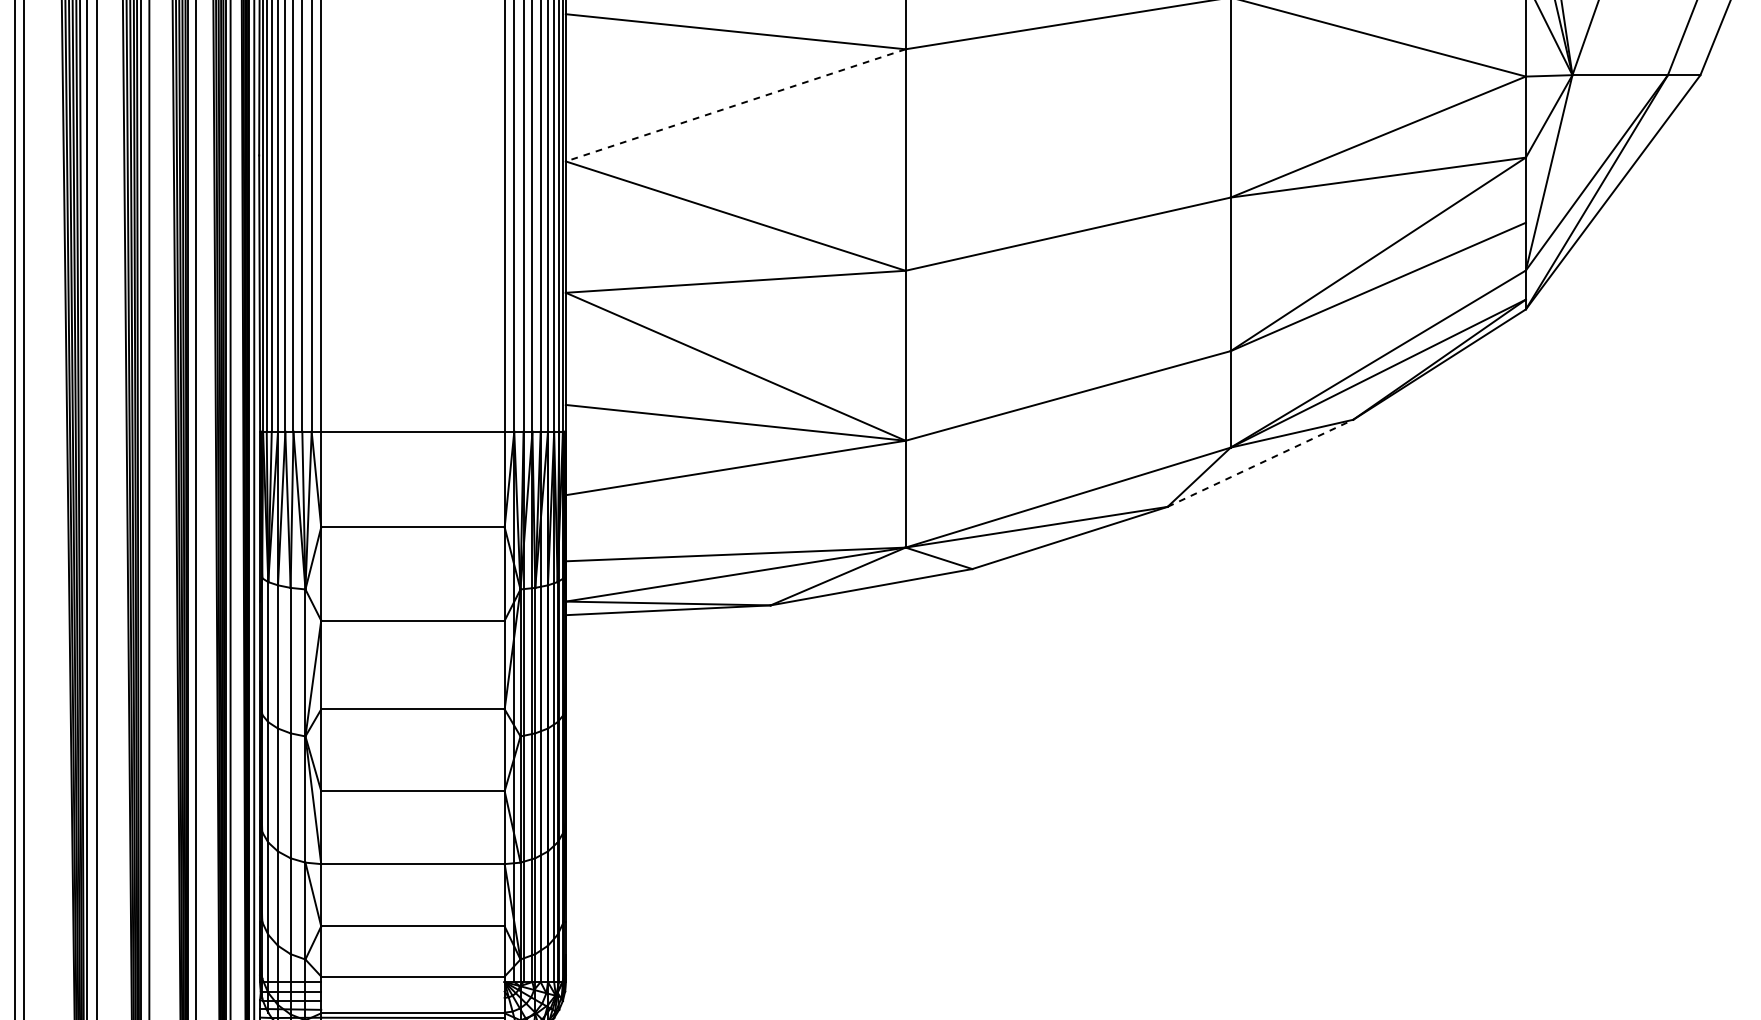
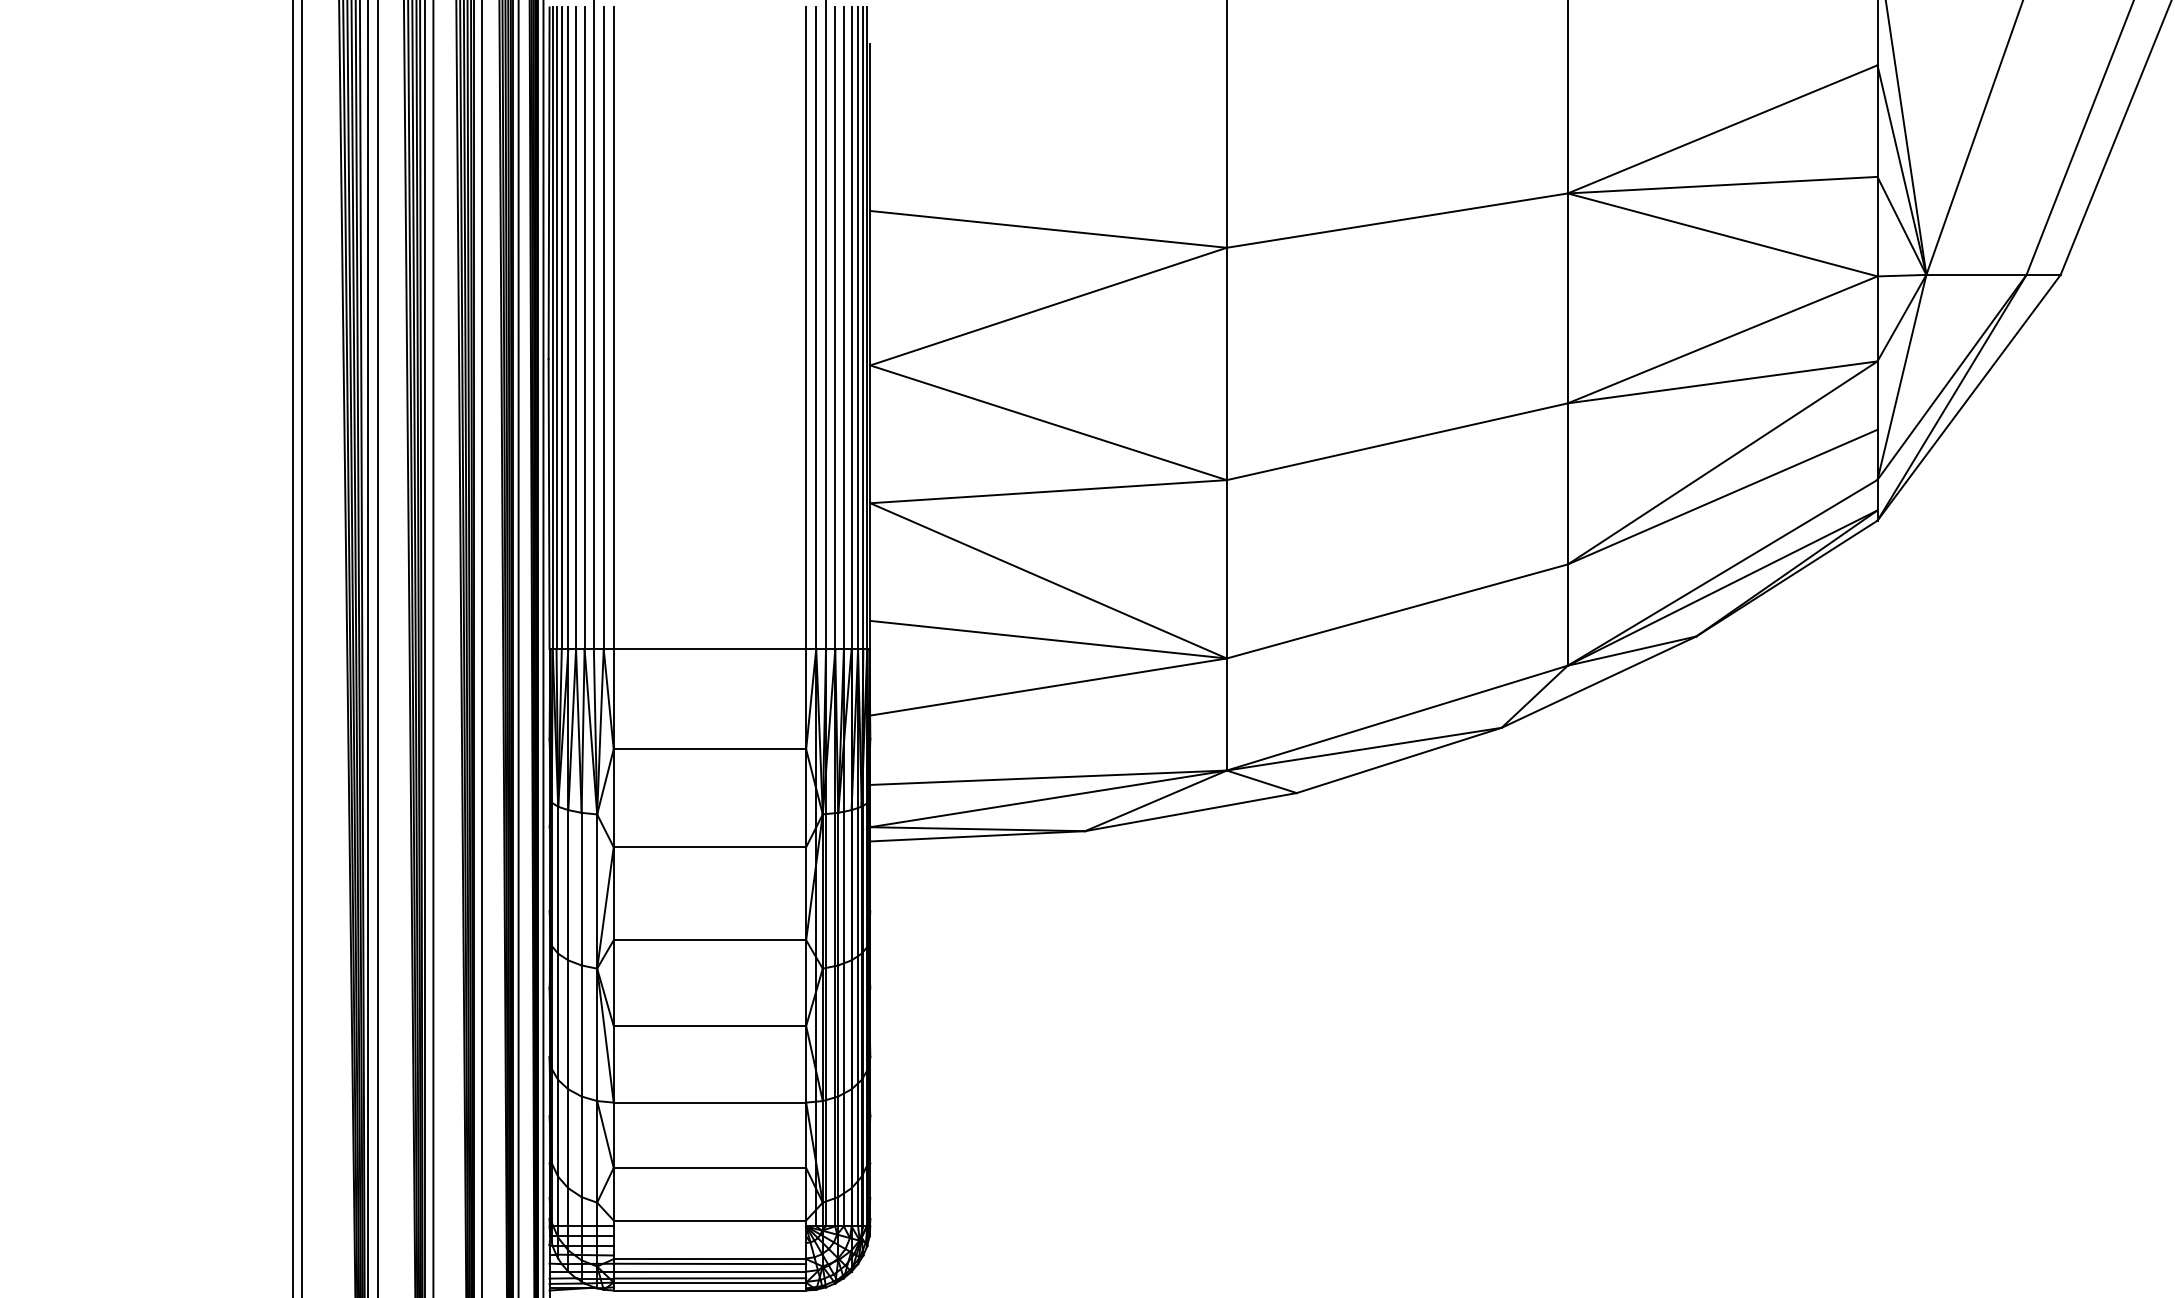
line: (735, 105) -> (1048, 306), dashed -> solid
line: (1259, 463) -> (1598, 682), dashed -> solid

